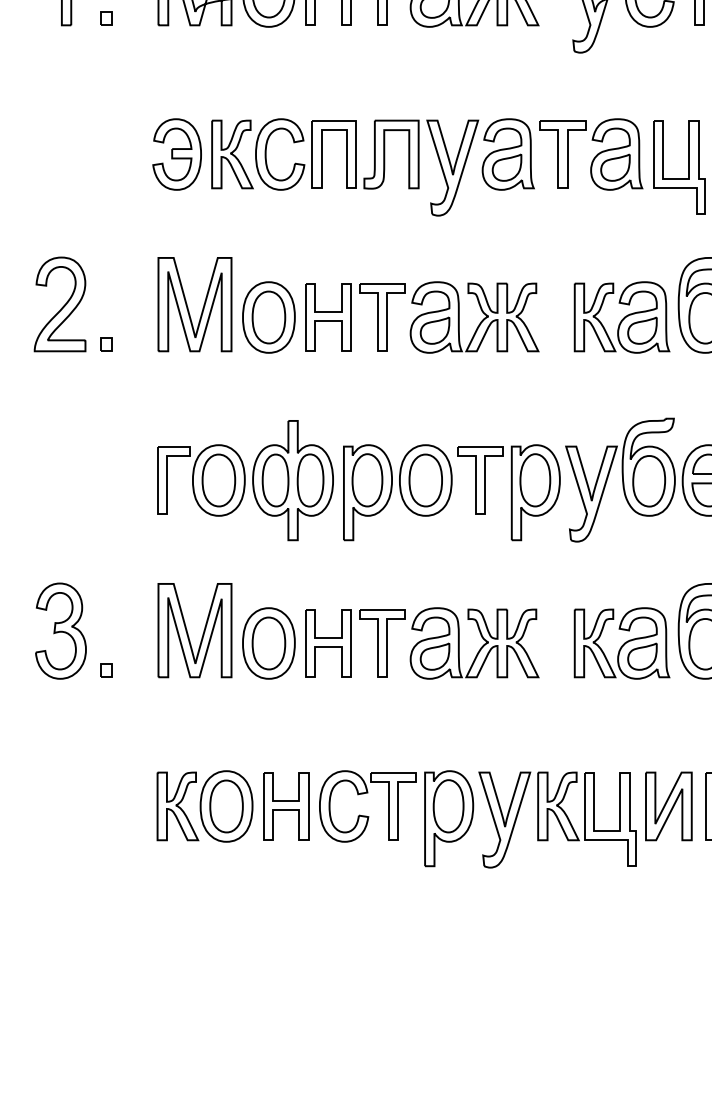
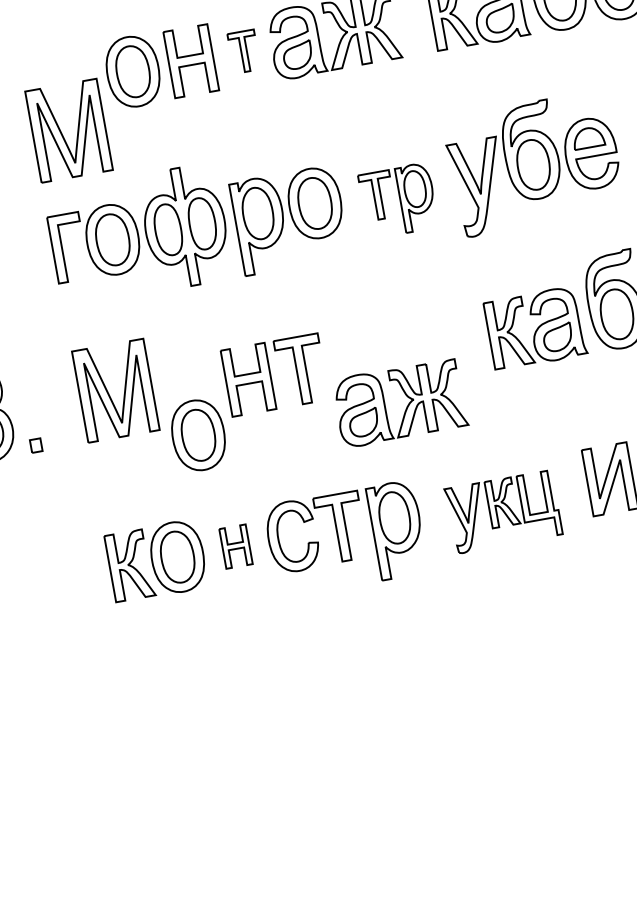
part: (188, 307) -> (63, 134), moved
part: (382, 317) -> (244, 51), size x0.6
part: (508, 492) -> (398, 200), size x0.7
part: (268, 643) -> (198, 435), moved
part: (480, 647) -> (406, 405), moved
part: (286, 806) -> (236, 546), size x0.6
part: (557, 819) -> (503, 511), size x0.7

